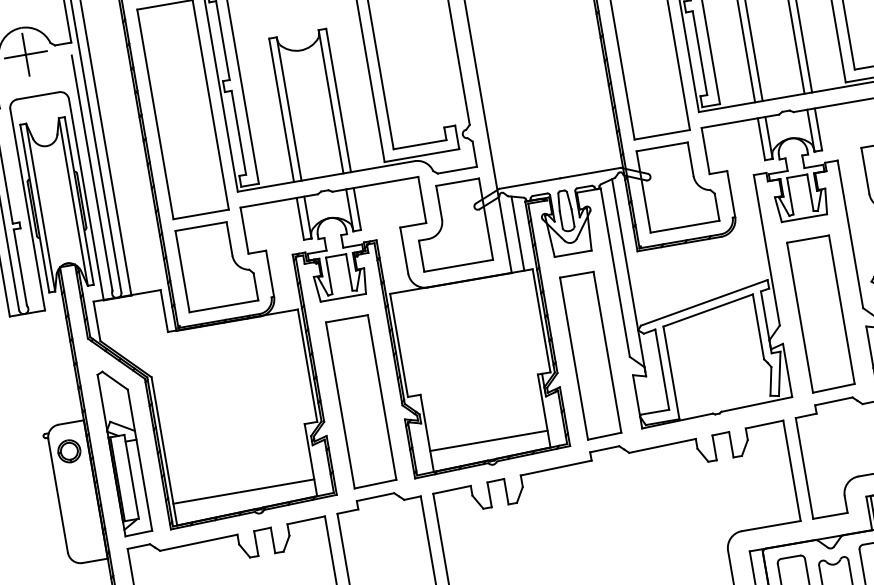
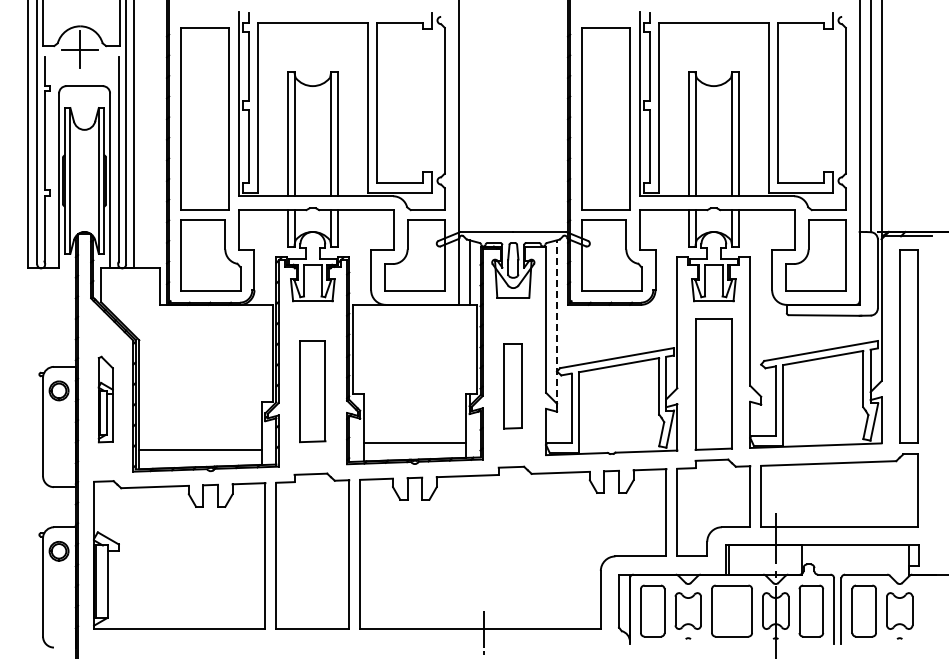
line: (629, 275) -> (557, 324), solid -> dashed
part: (589, 356) -> (512, 386), size x0.6
part: (360, 401) -> (312, 391), size x0.7
part: (124, 451) -> (105, 399), size x0.6

